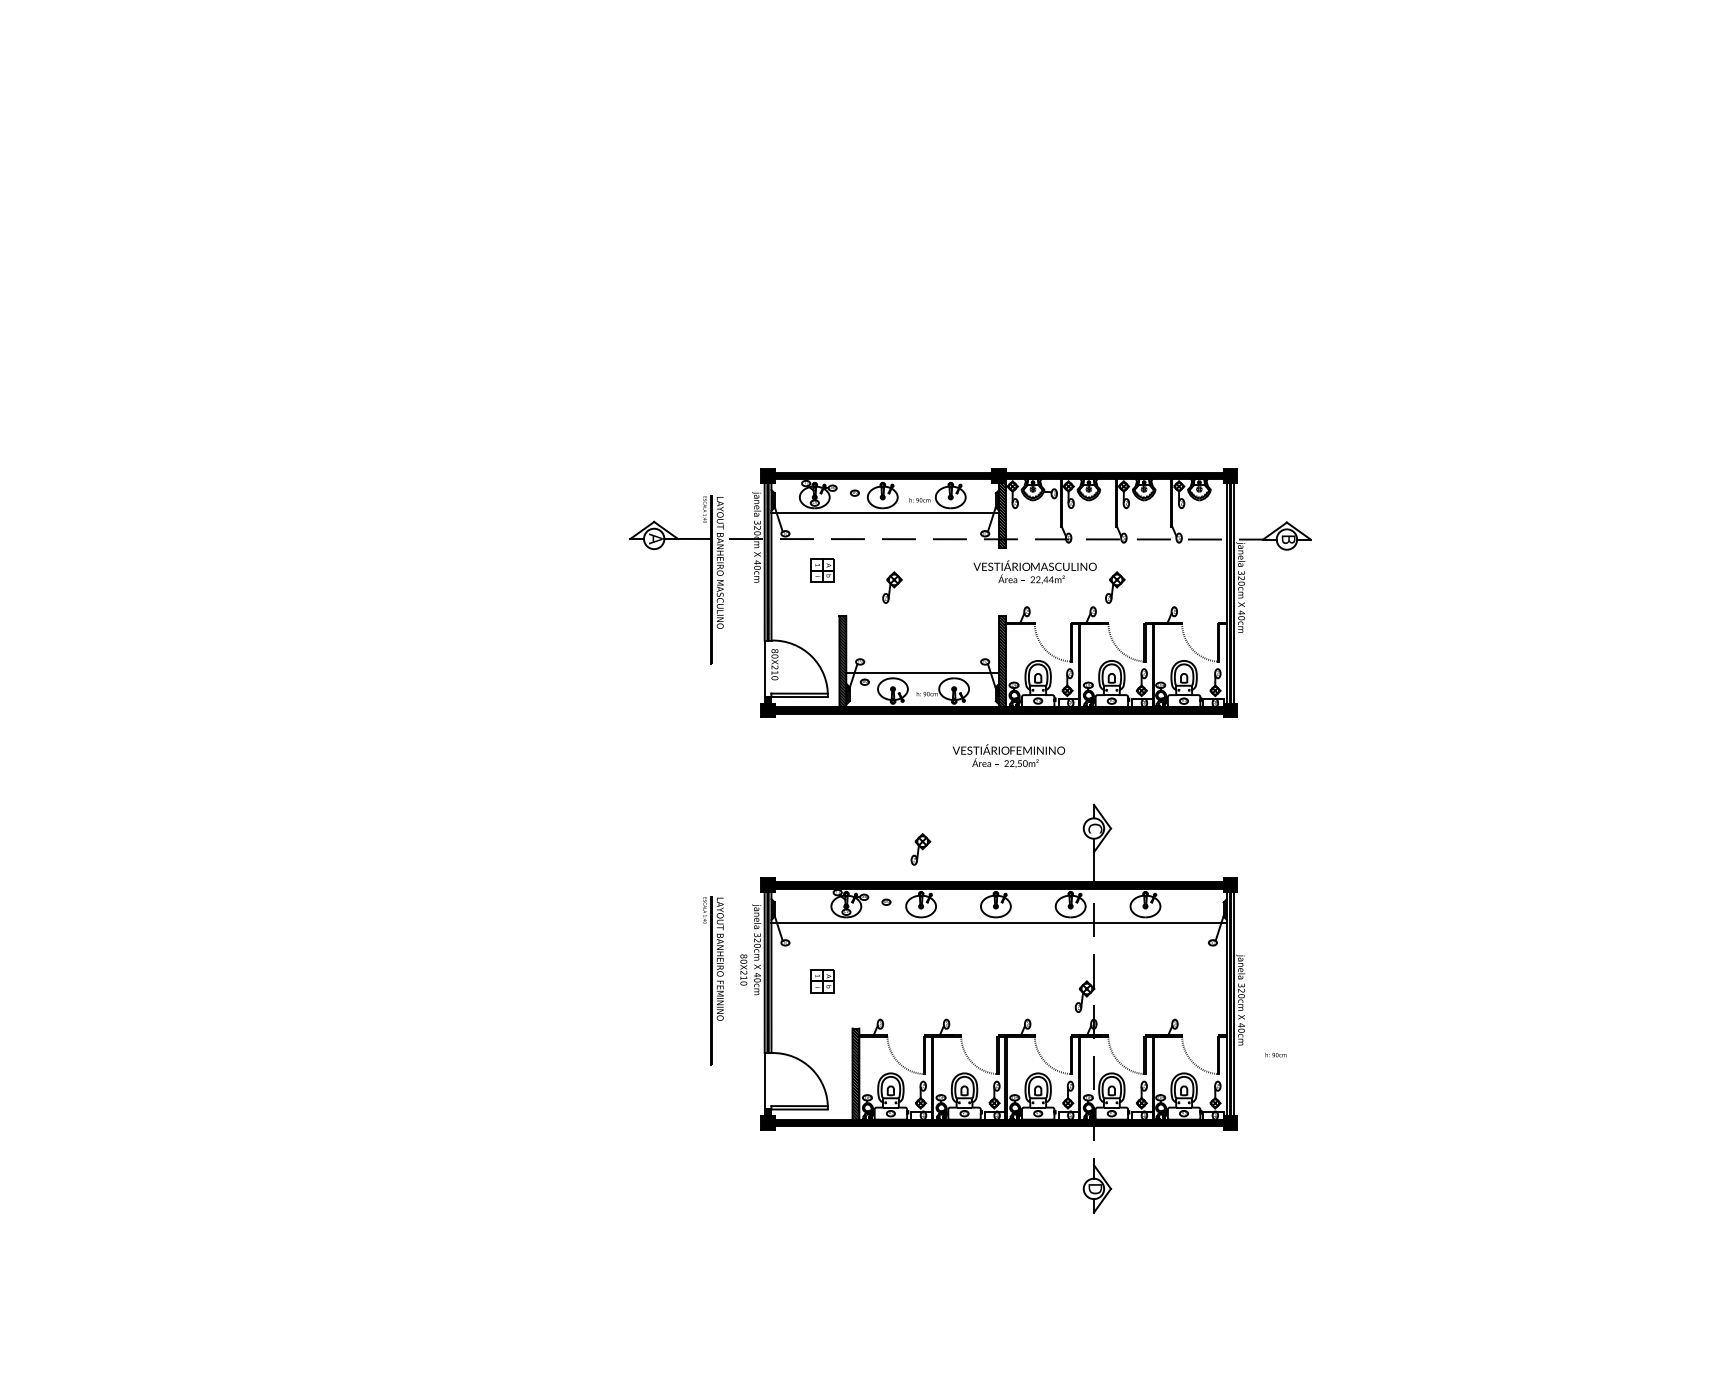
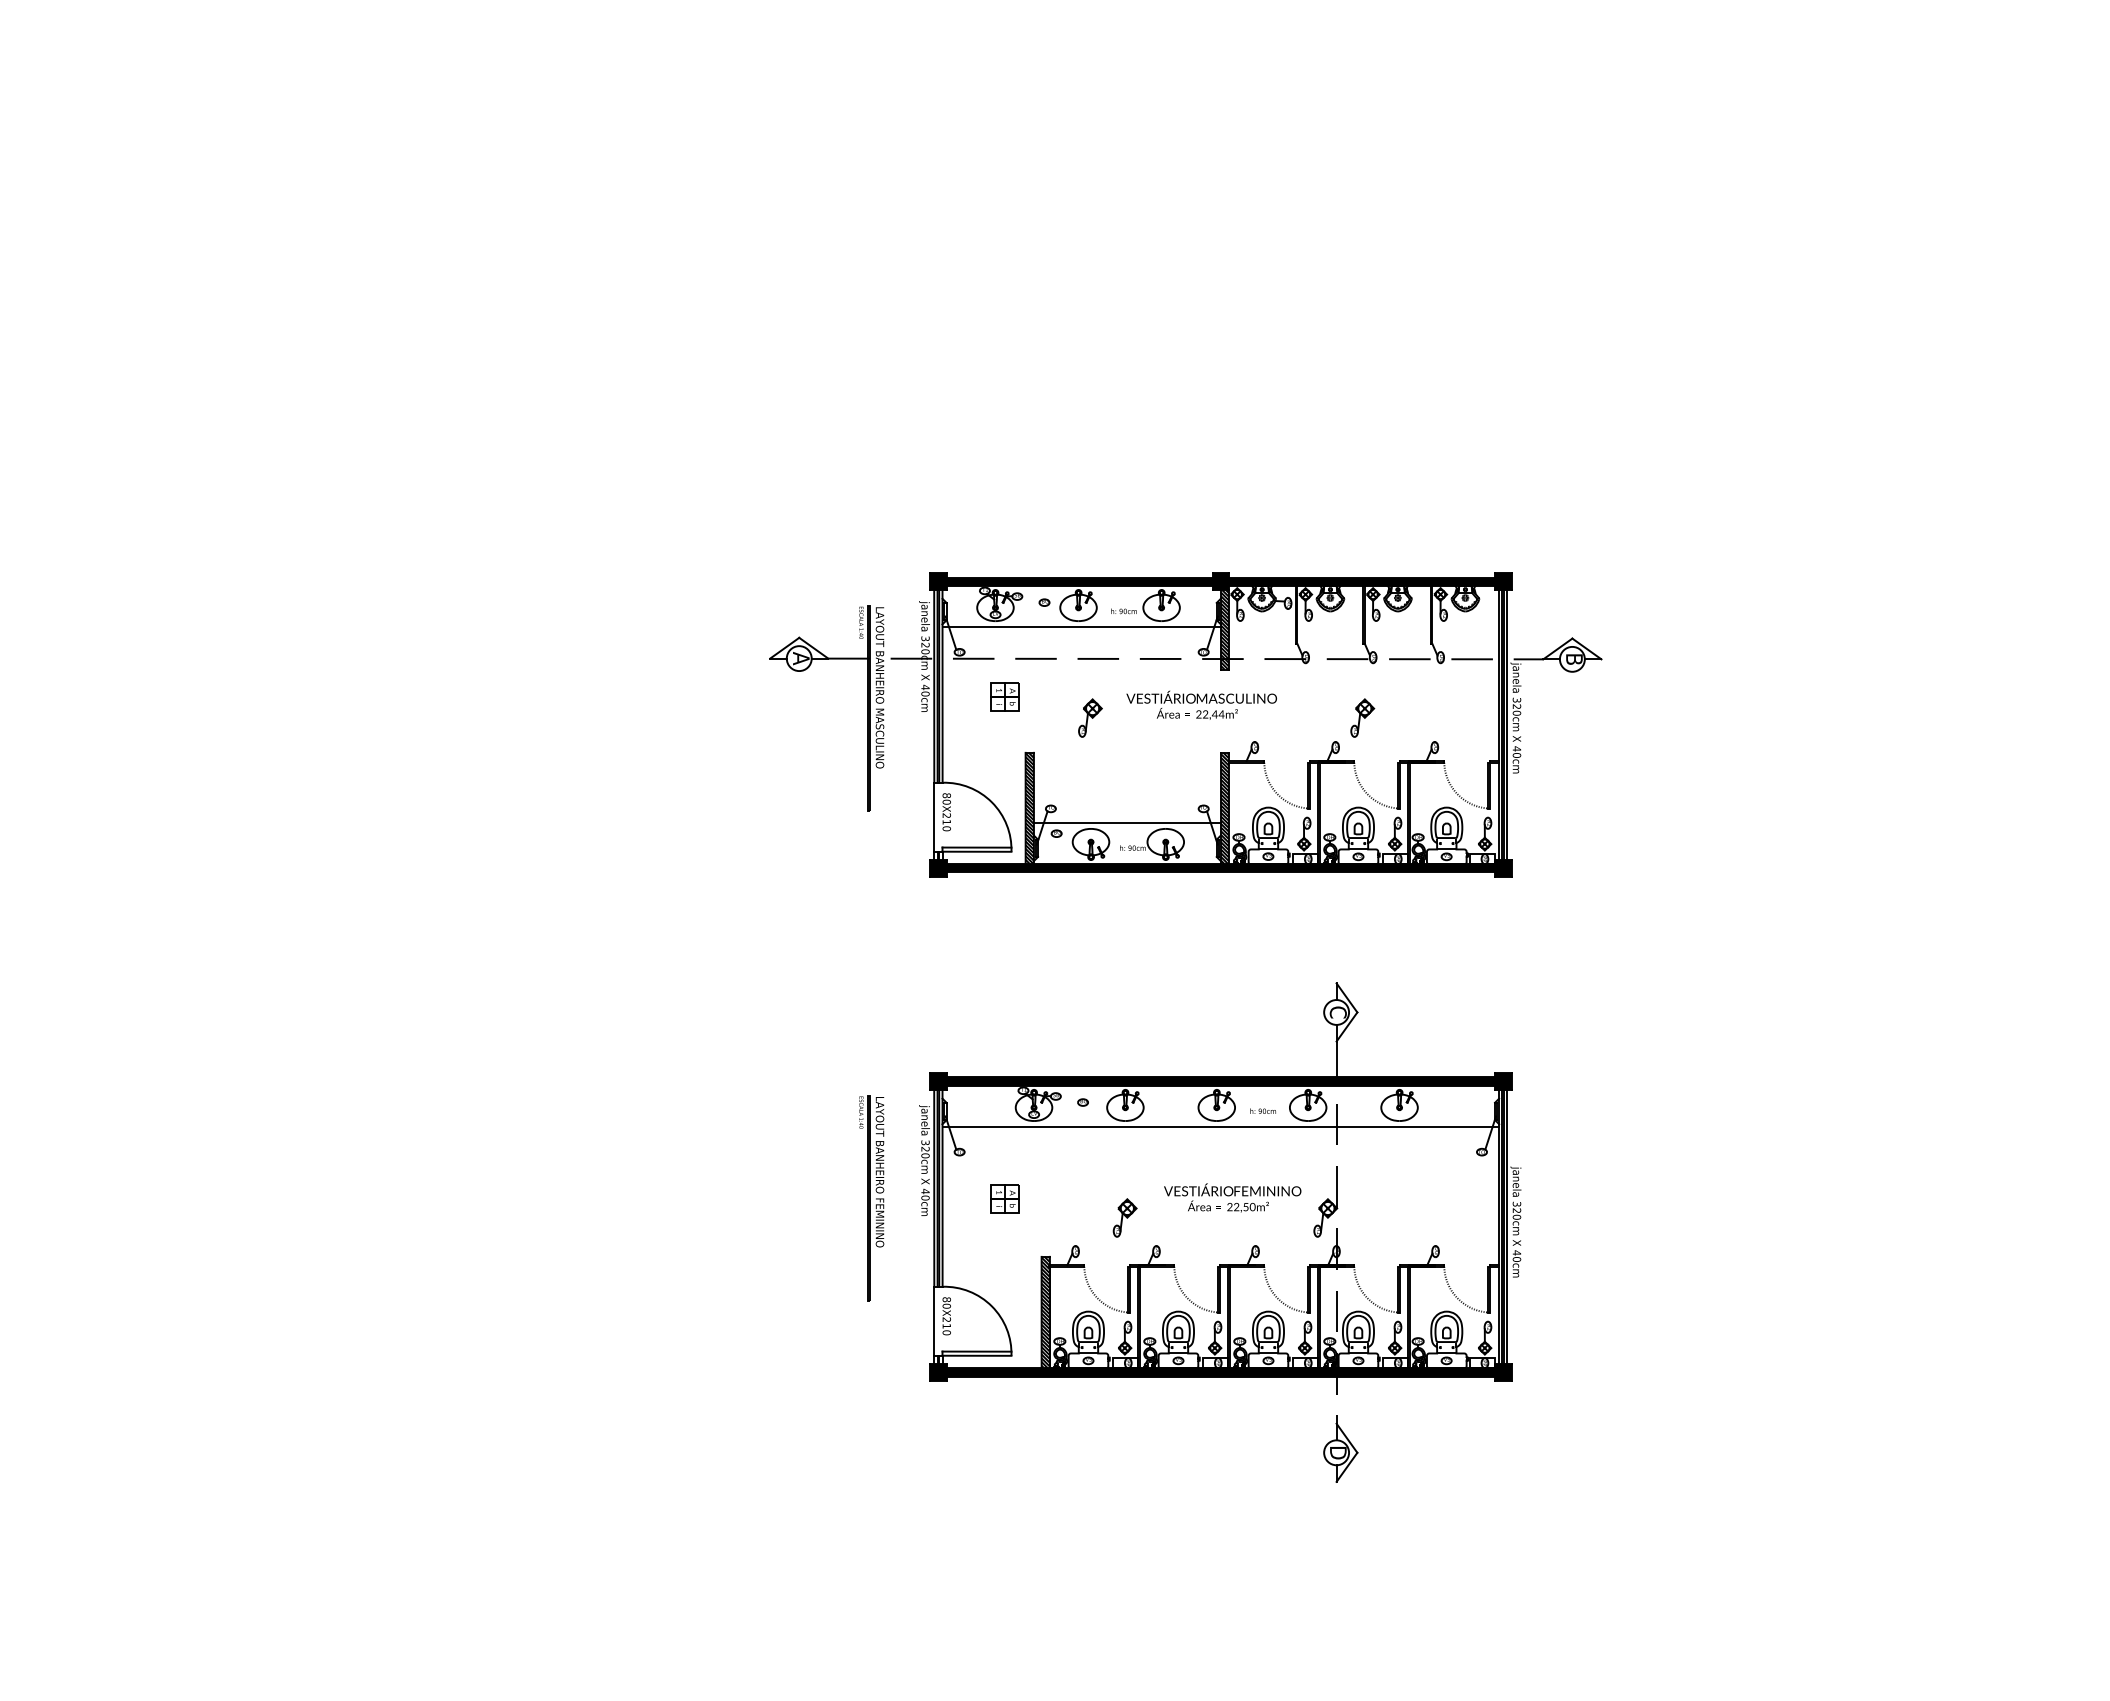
text: (1034, 571) -> (1201, 704), moved
text: (1008, 755) -> (1232, 1197), moved
part: (920, 849) -> (1124, 1217), moved
text: (743, 970) -> (946, 1316), moved
text: (1275, 1054) -> (1262, 1110), moved

